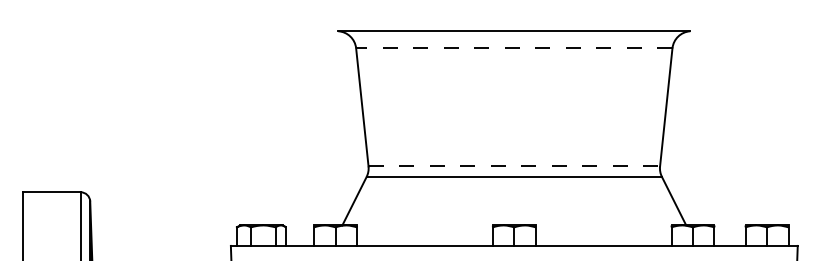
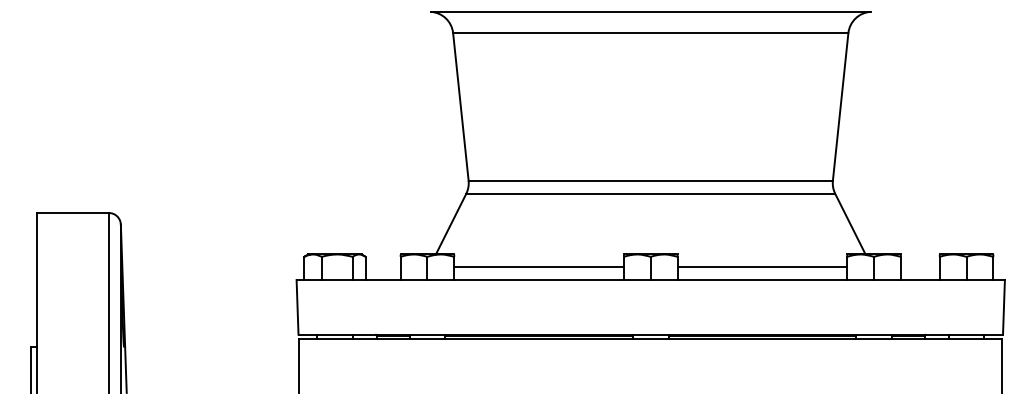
line: (514, 48) -> (650, 33), dashed -> solid
line: (514, 166) -> (651, 180), dashed -> solid
line: (424, 235) -> (538, 266), added
line: (603, 235) -> (762, 266), added

